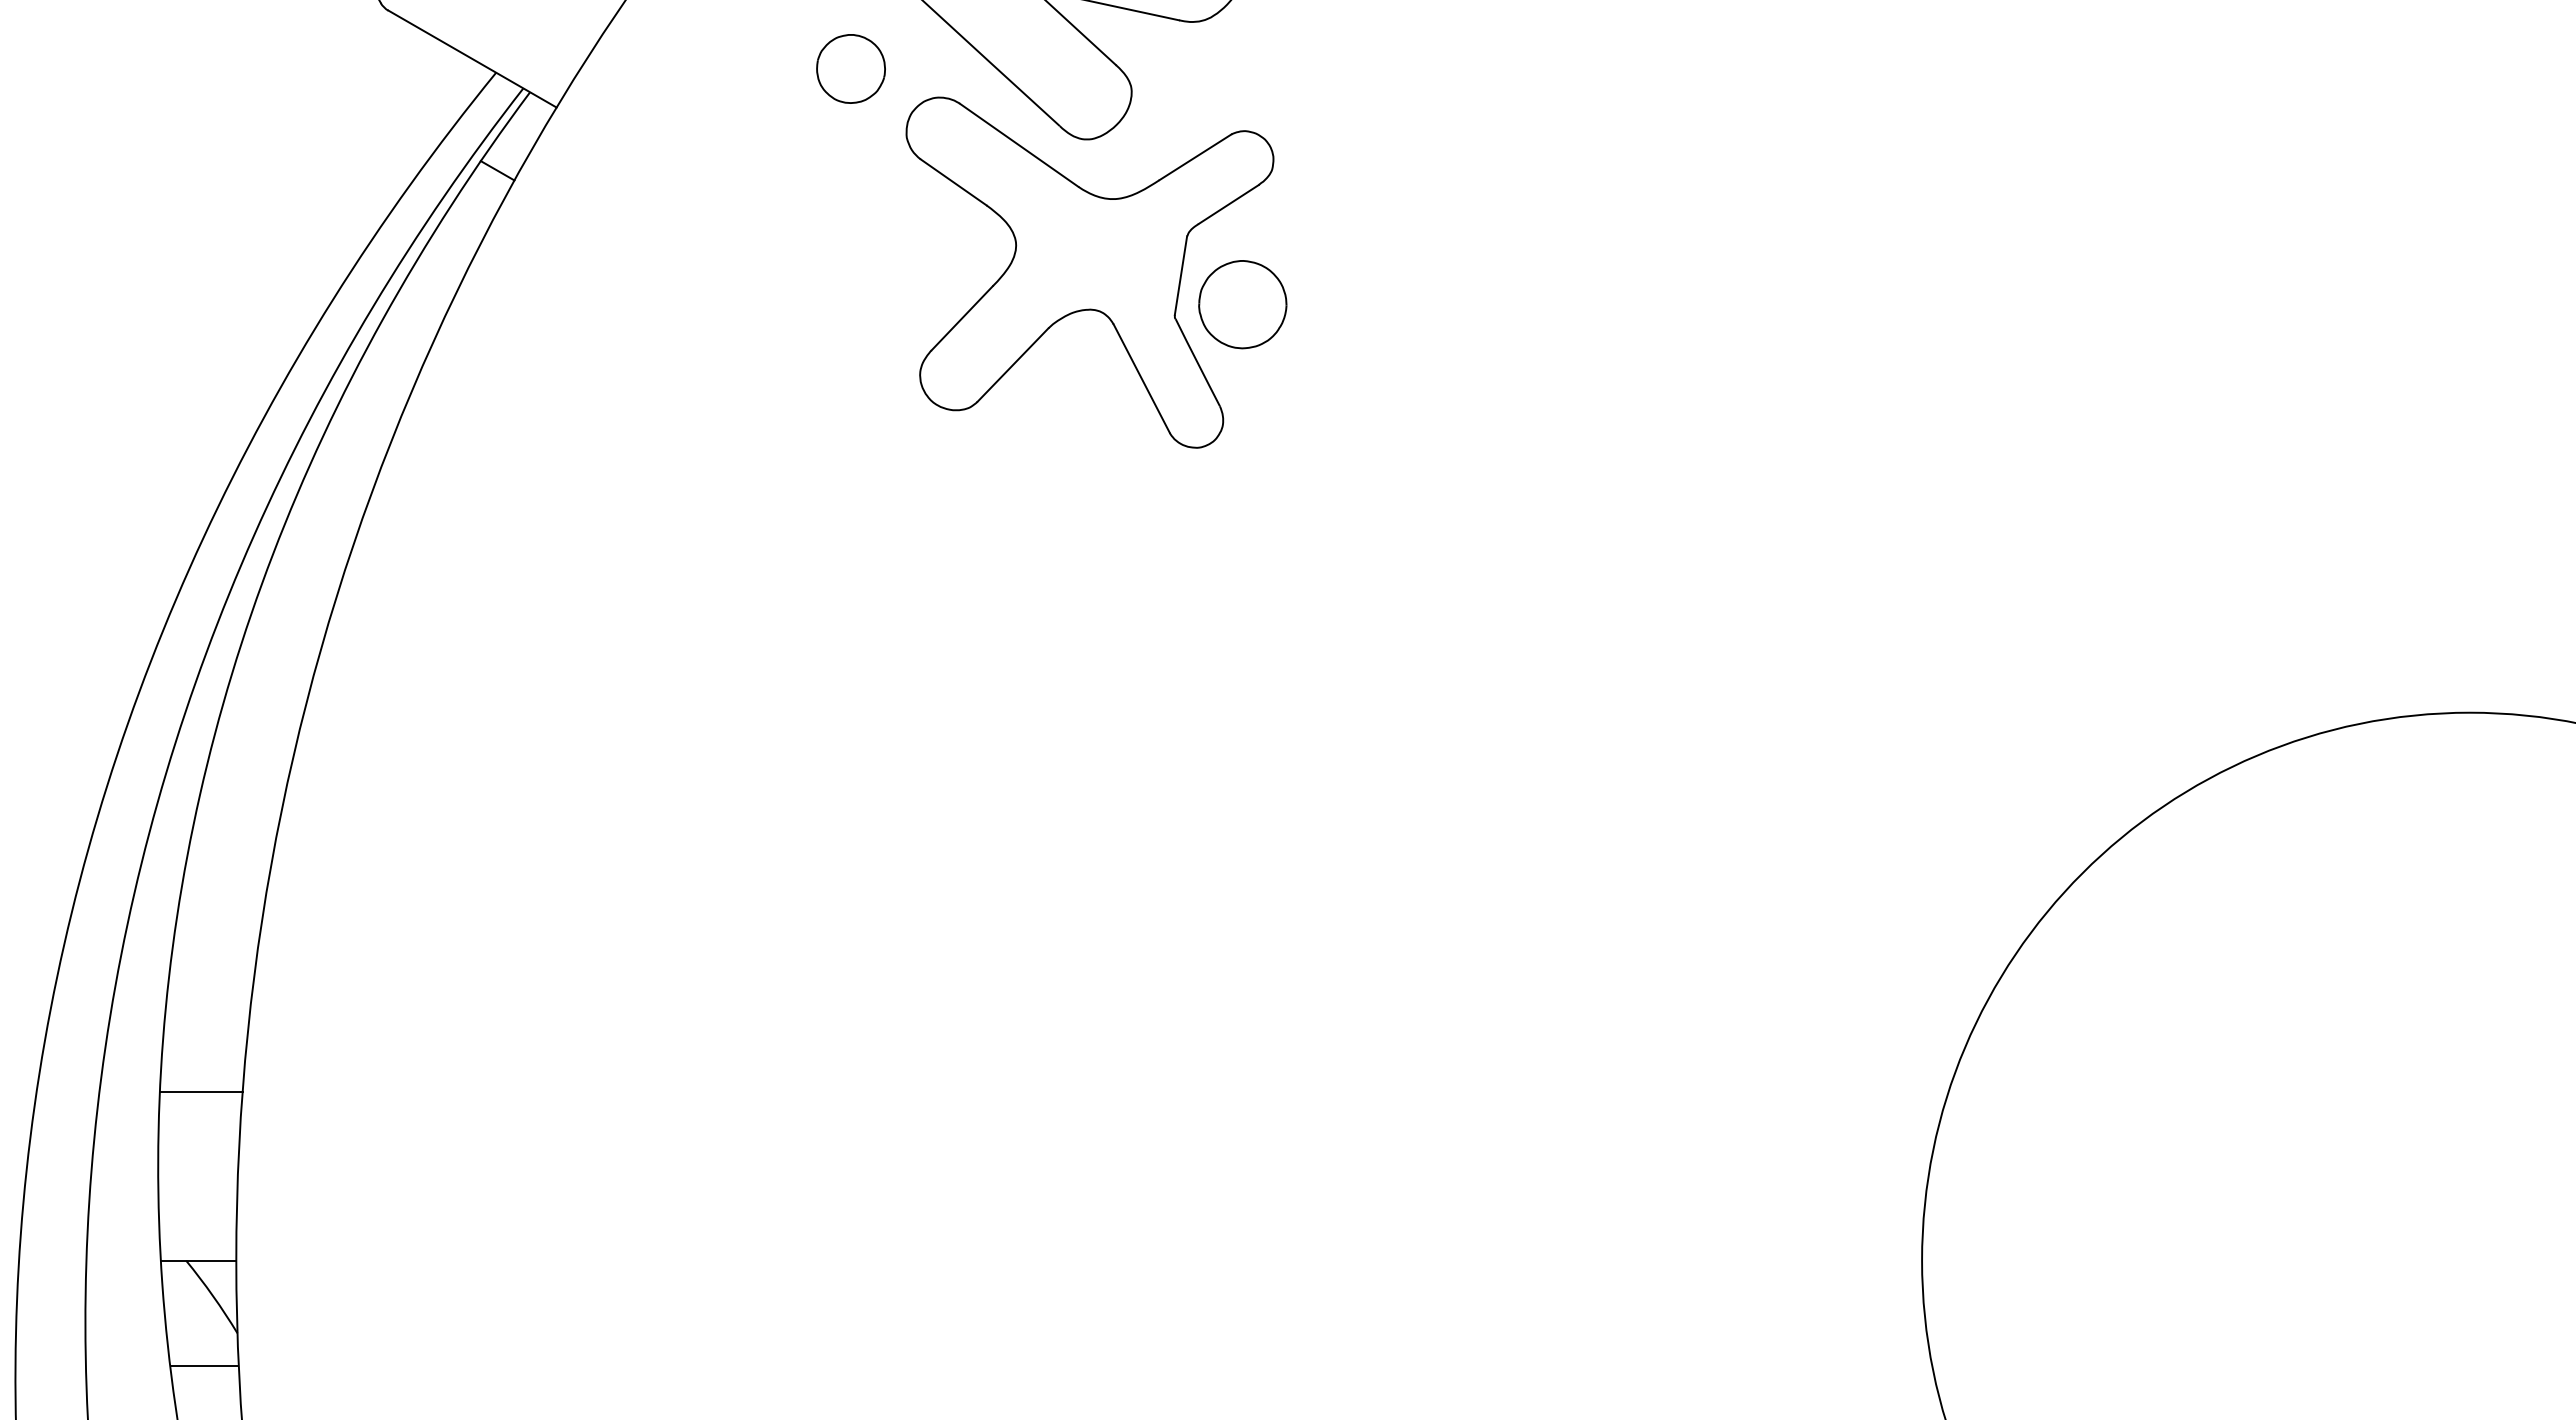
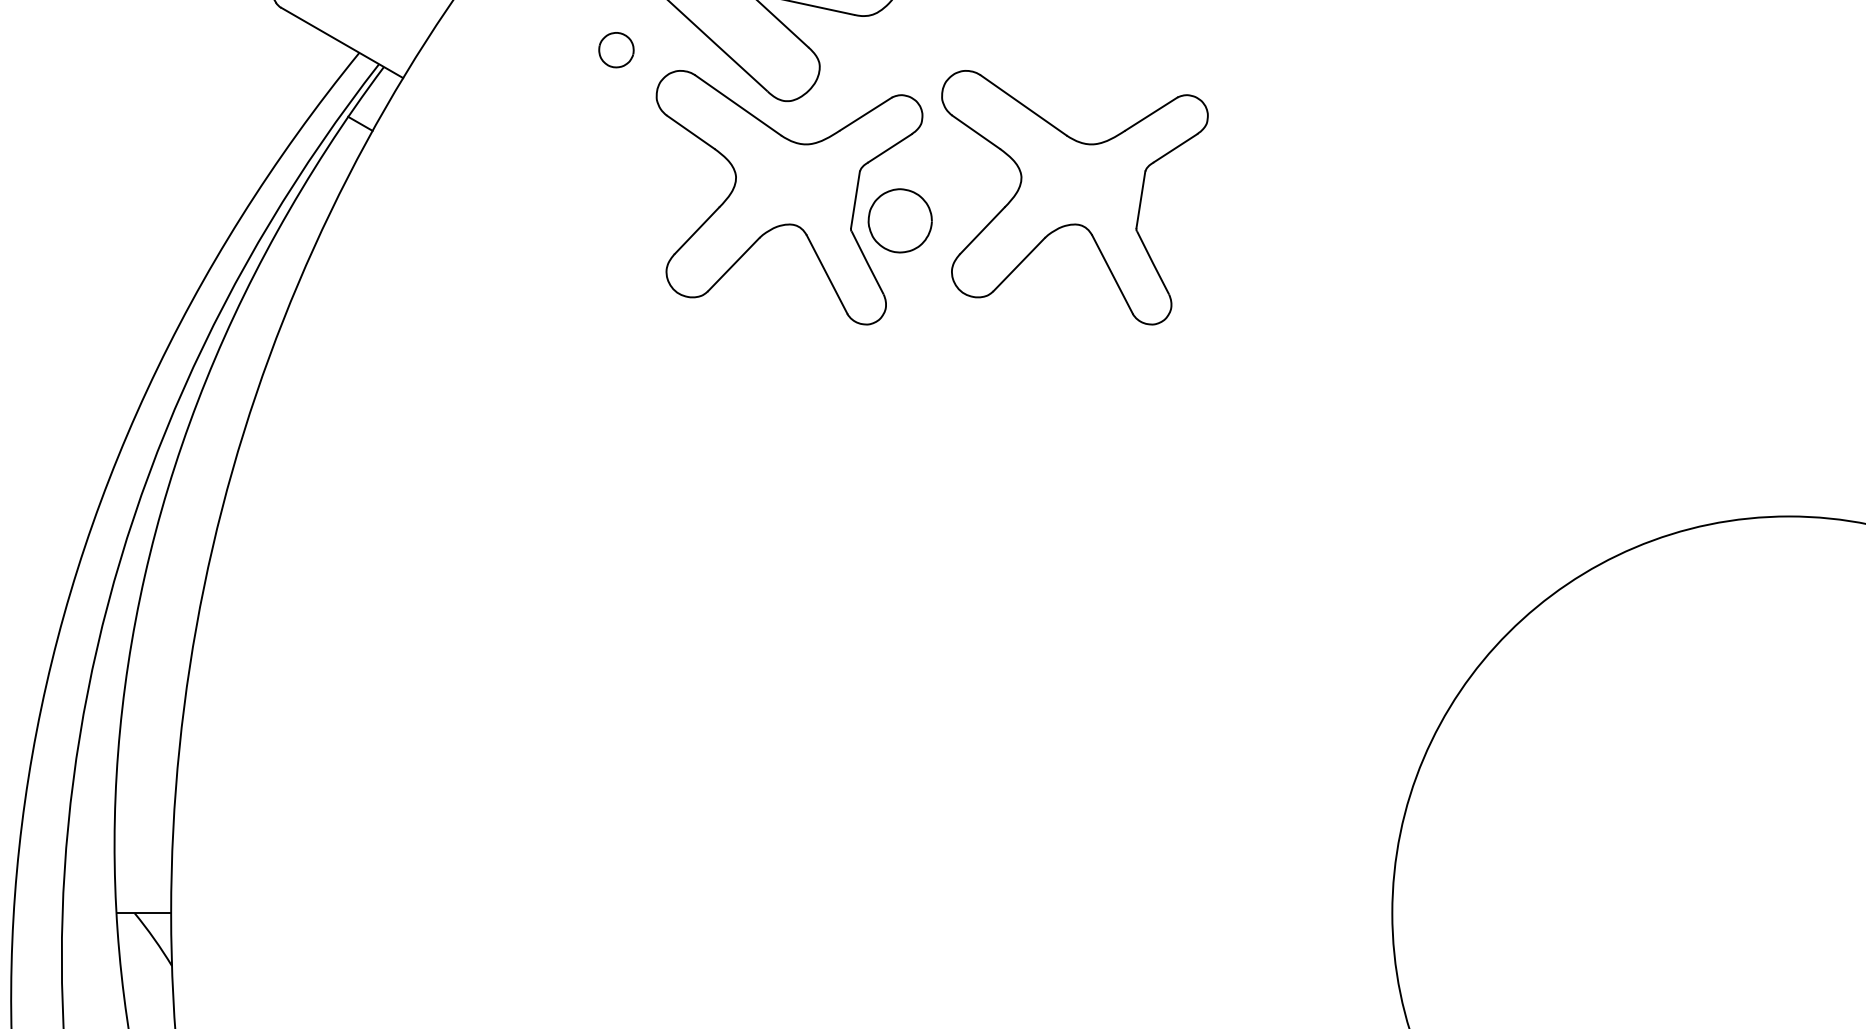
part: (850, 68) -> (616, 49), size x0.7
part: (1483, 272) -> (1074, 197), added
line: (201, 1092) -> (145, 791), removed
line: (204, 1365) -> (148, 989), removed

